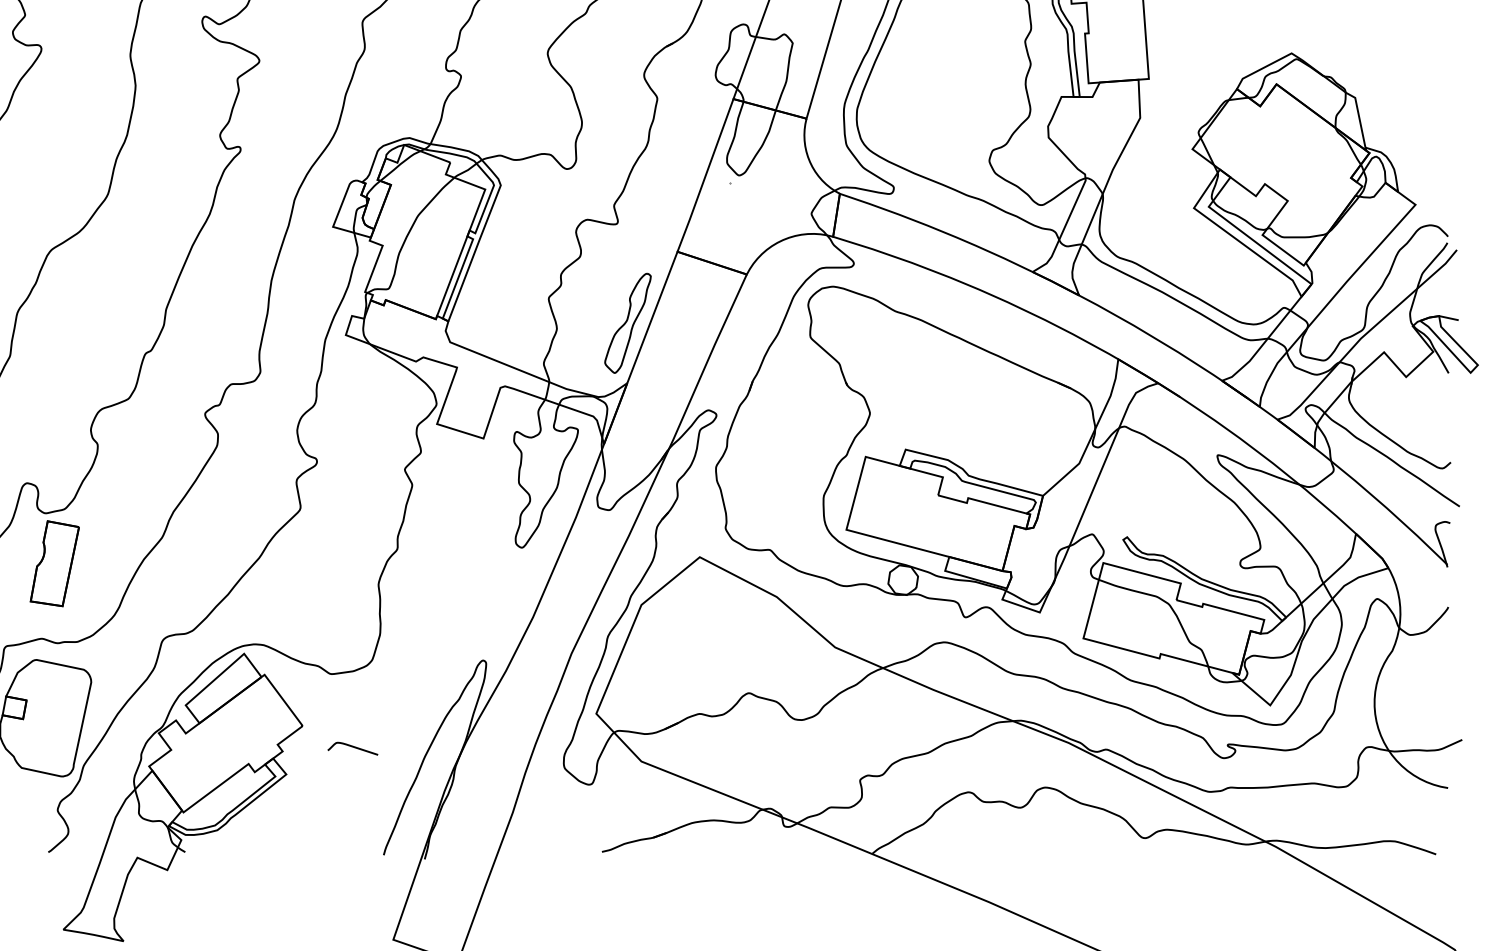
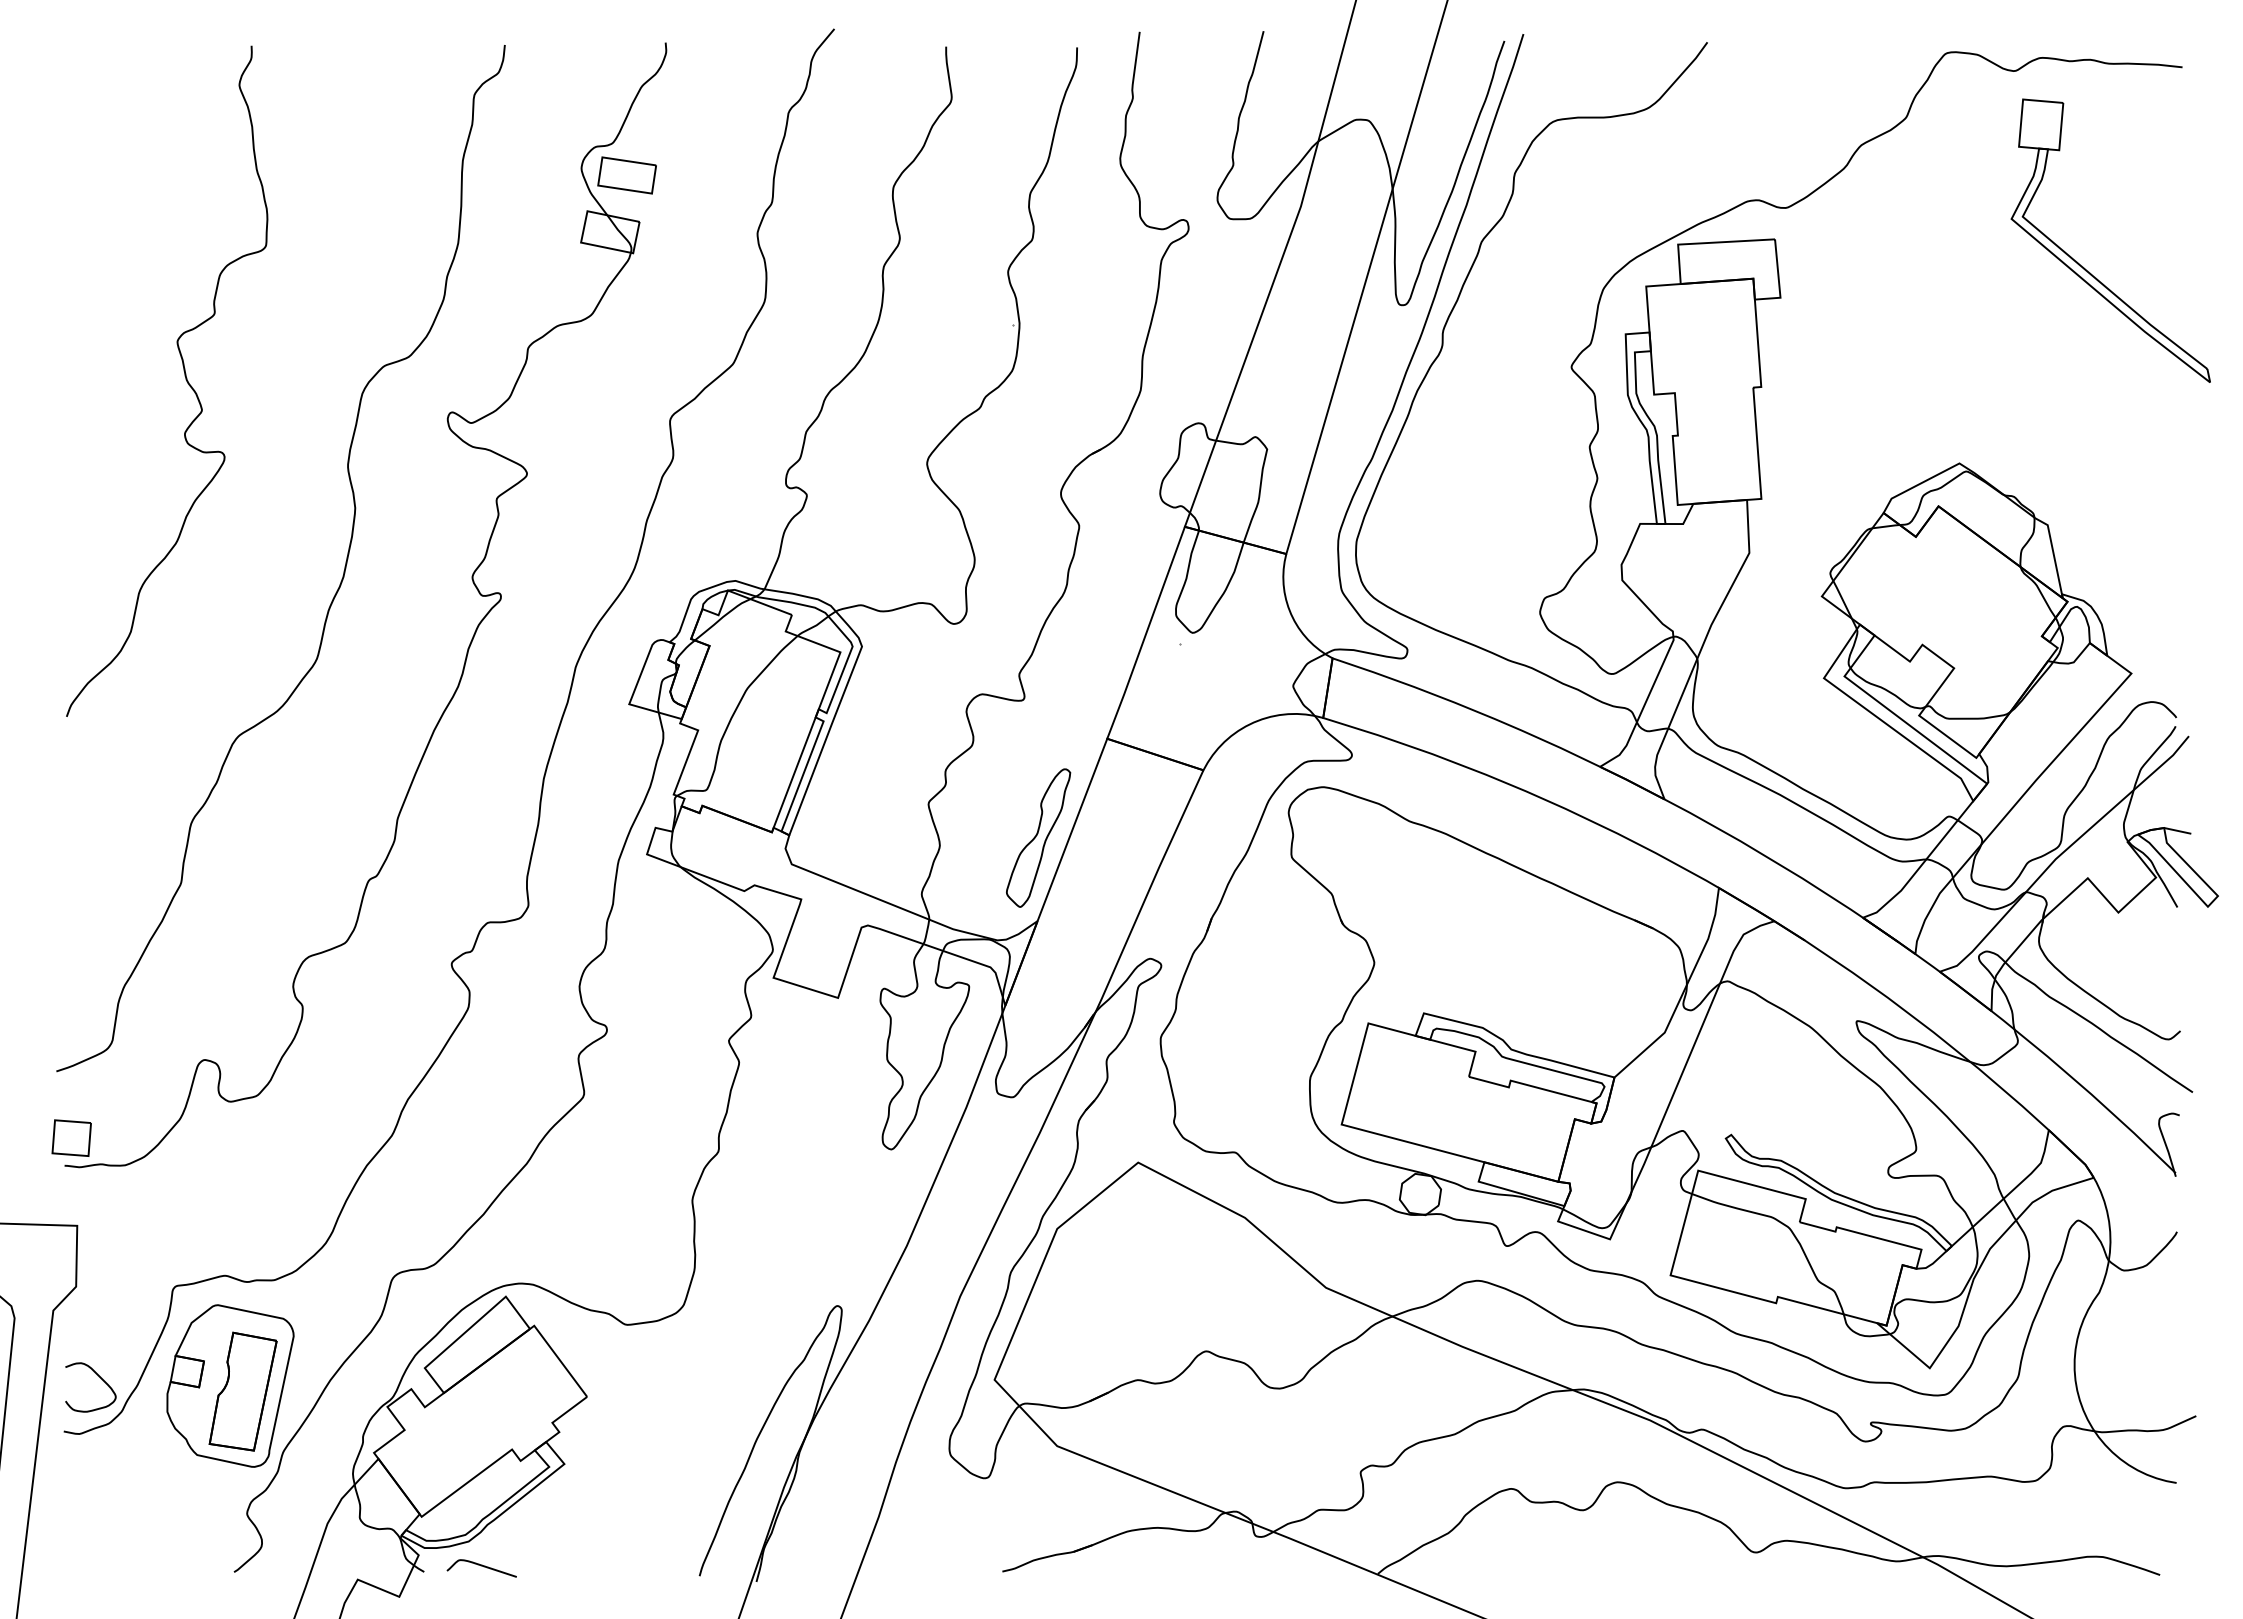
part: (54, 563) -> (242, 1391), moved
curve: (352, 747) -> (481, 1566), moved

